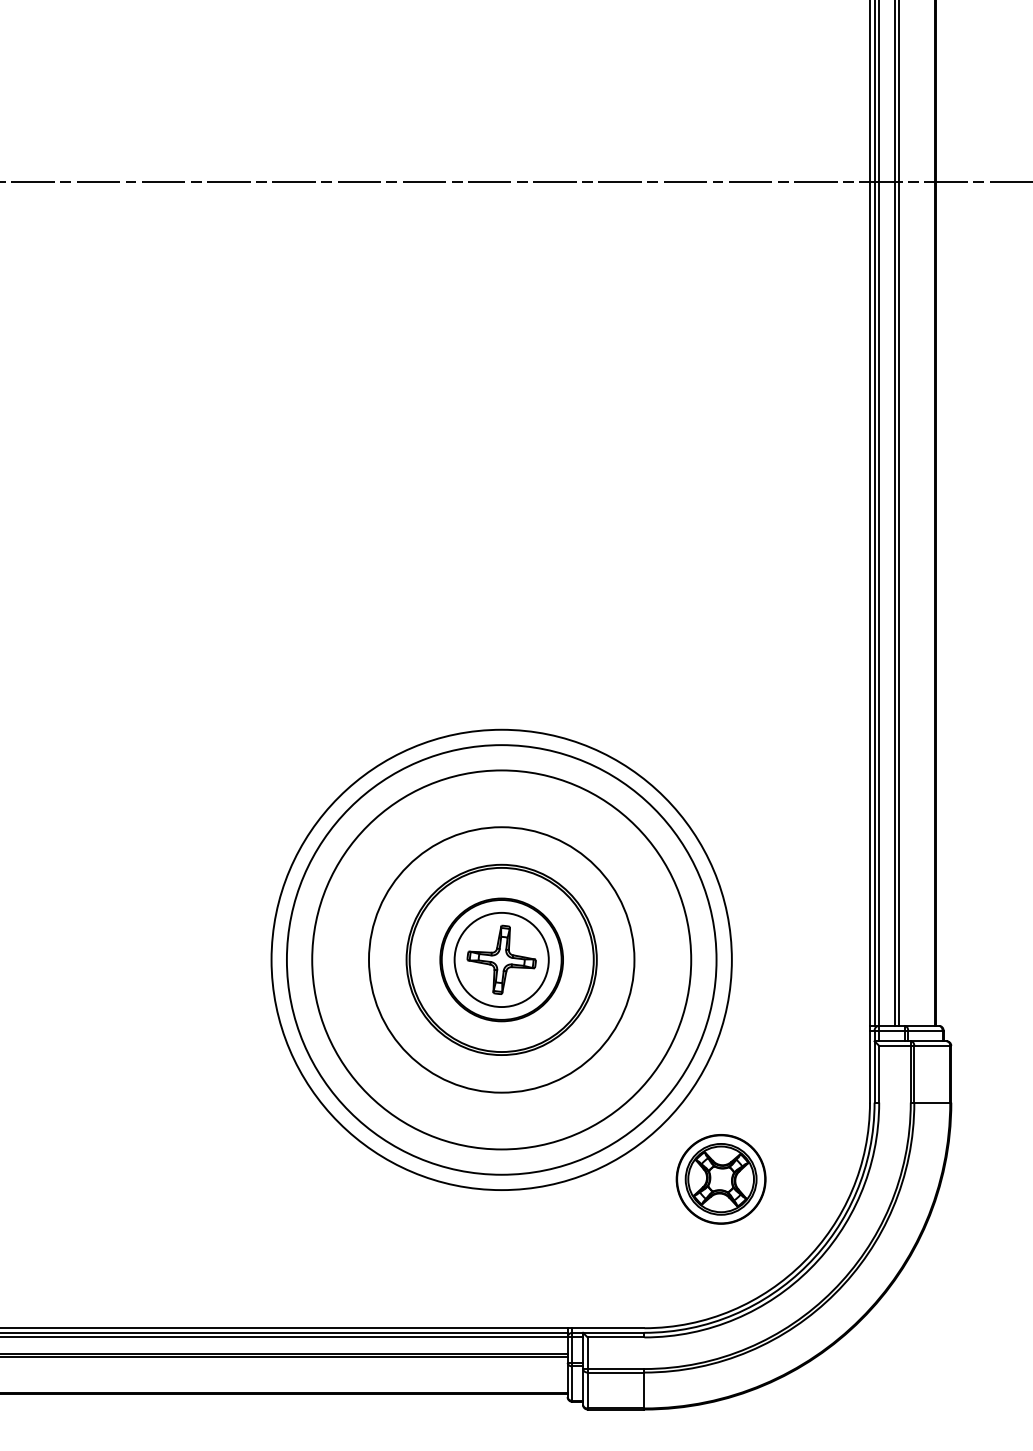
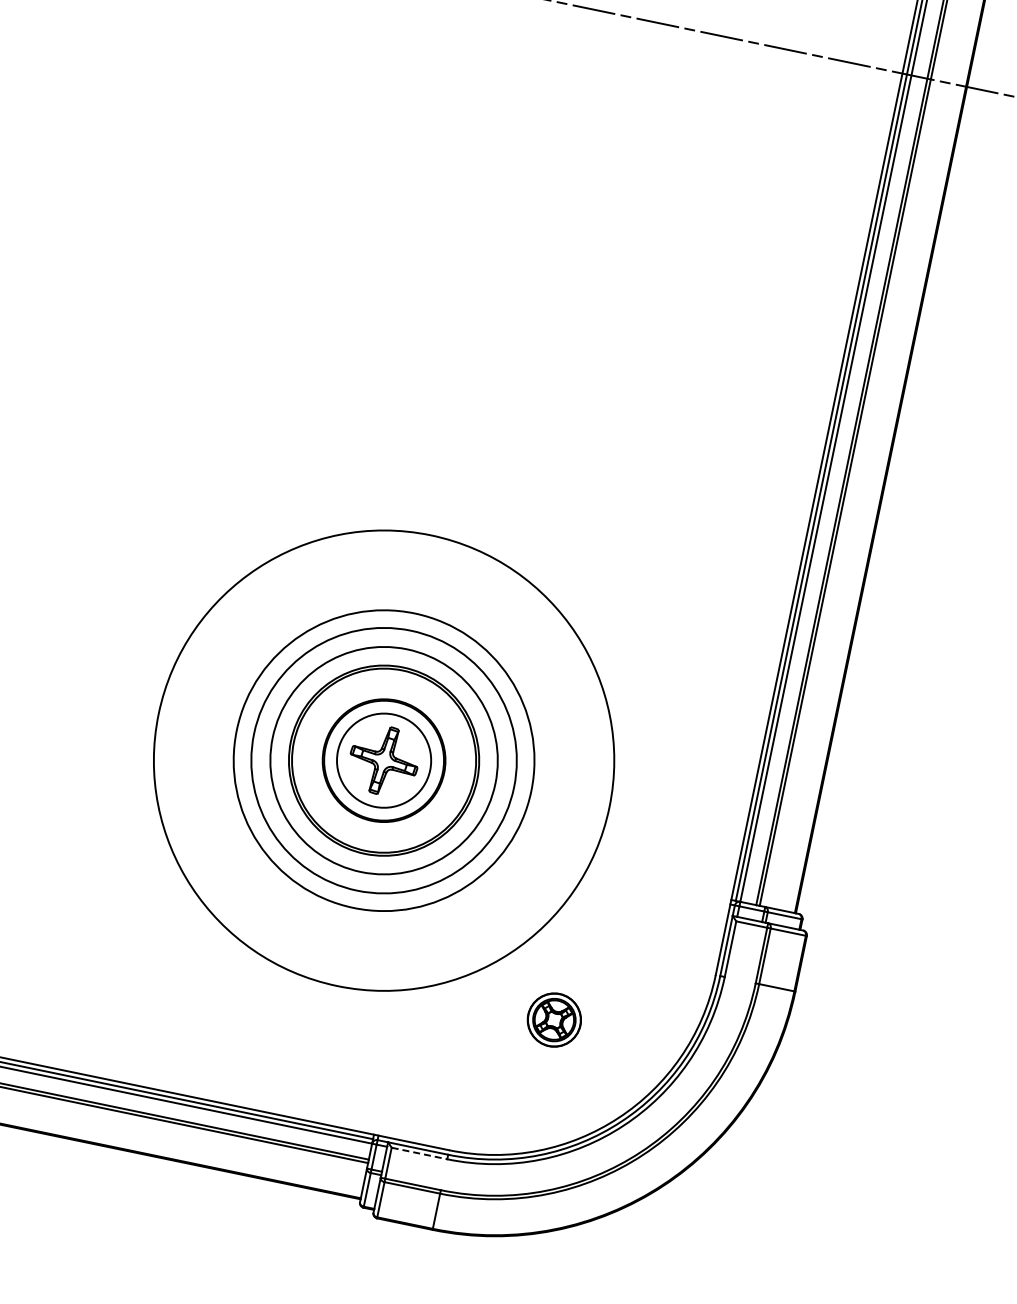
circle: (501, 959) -> (383, 760), size x0.6
circle: (501, 959) -> (383, 760), size x0.7
part: (720, 1179) -> (553, 1020), size x0.6
line: (616, 1337) -> (419, 1153), solid -> dashed

